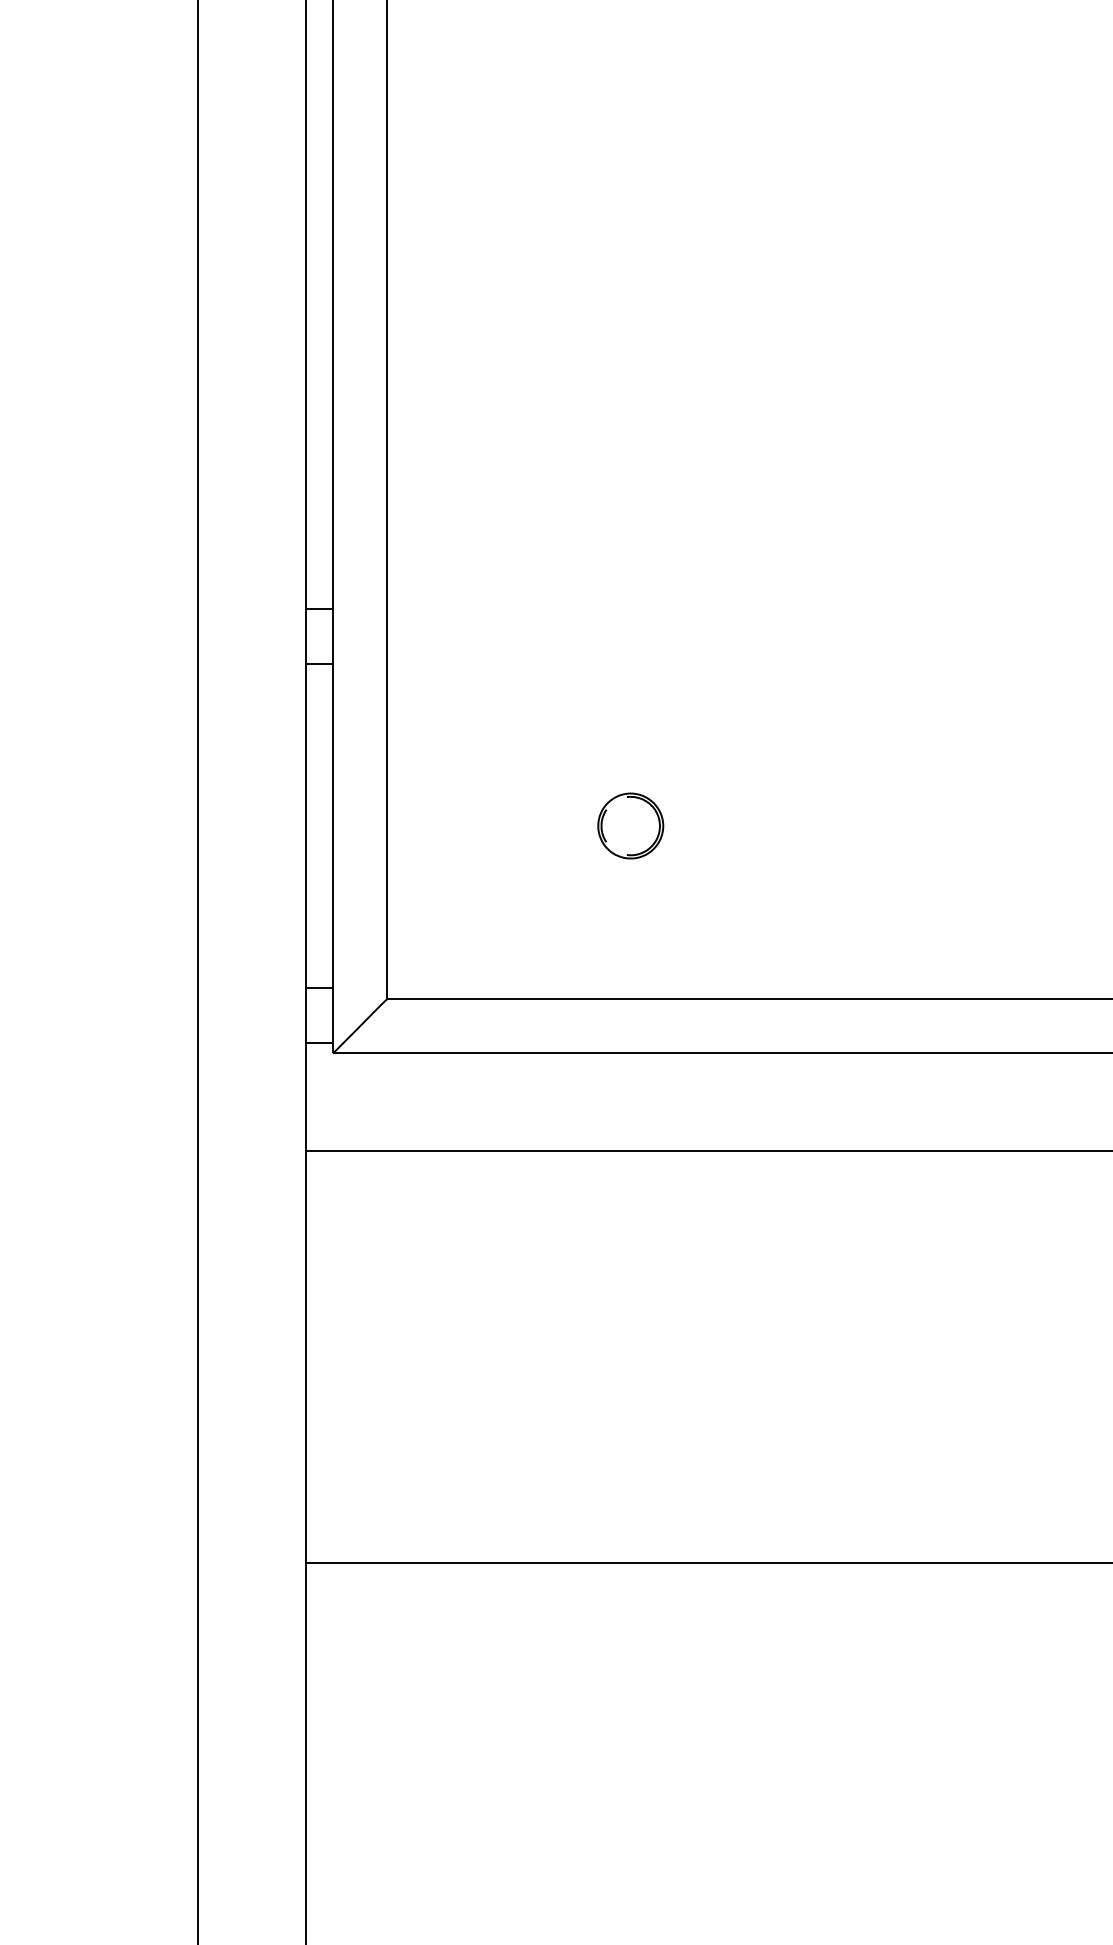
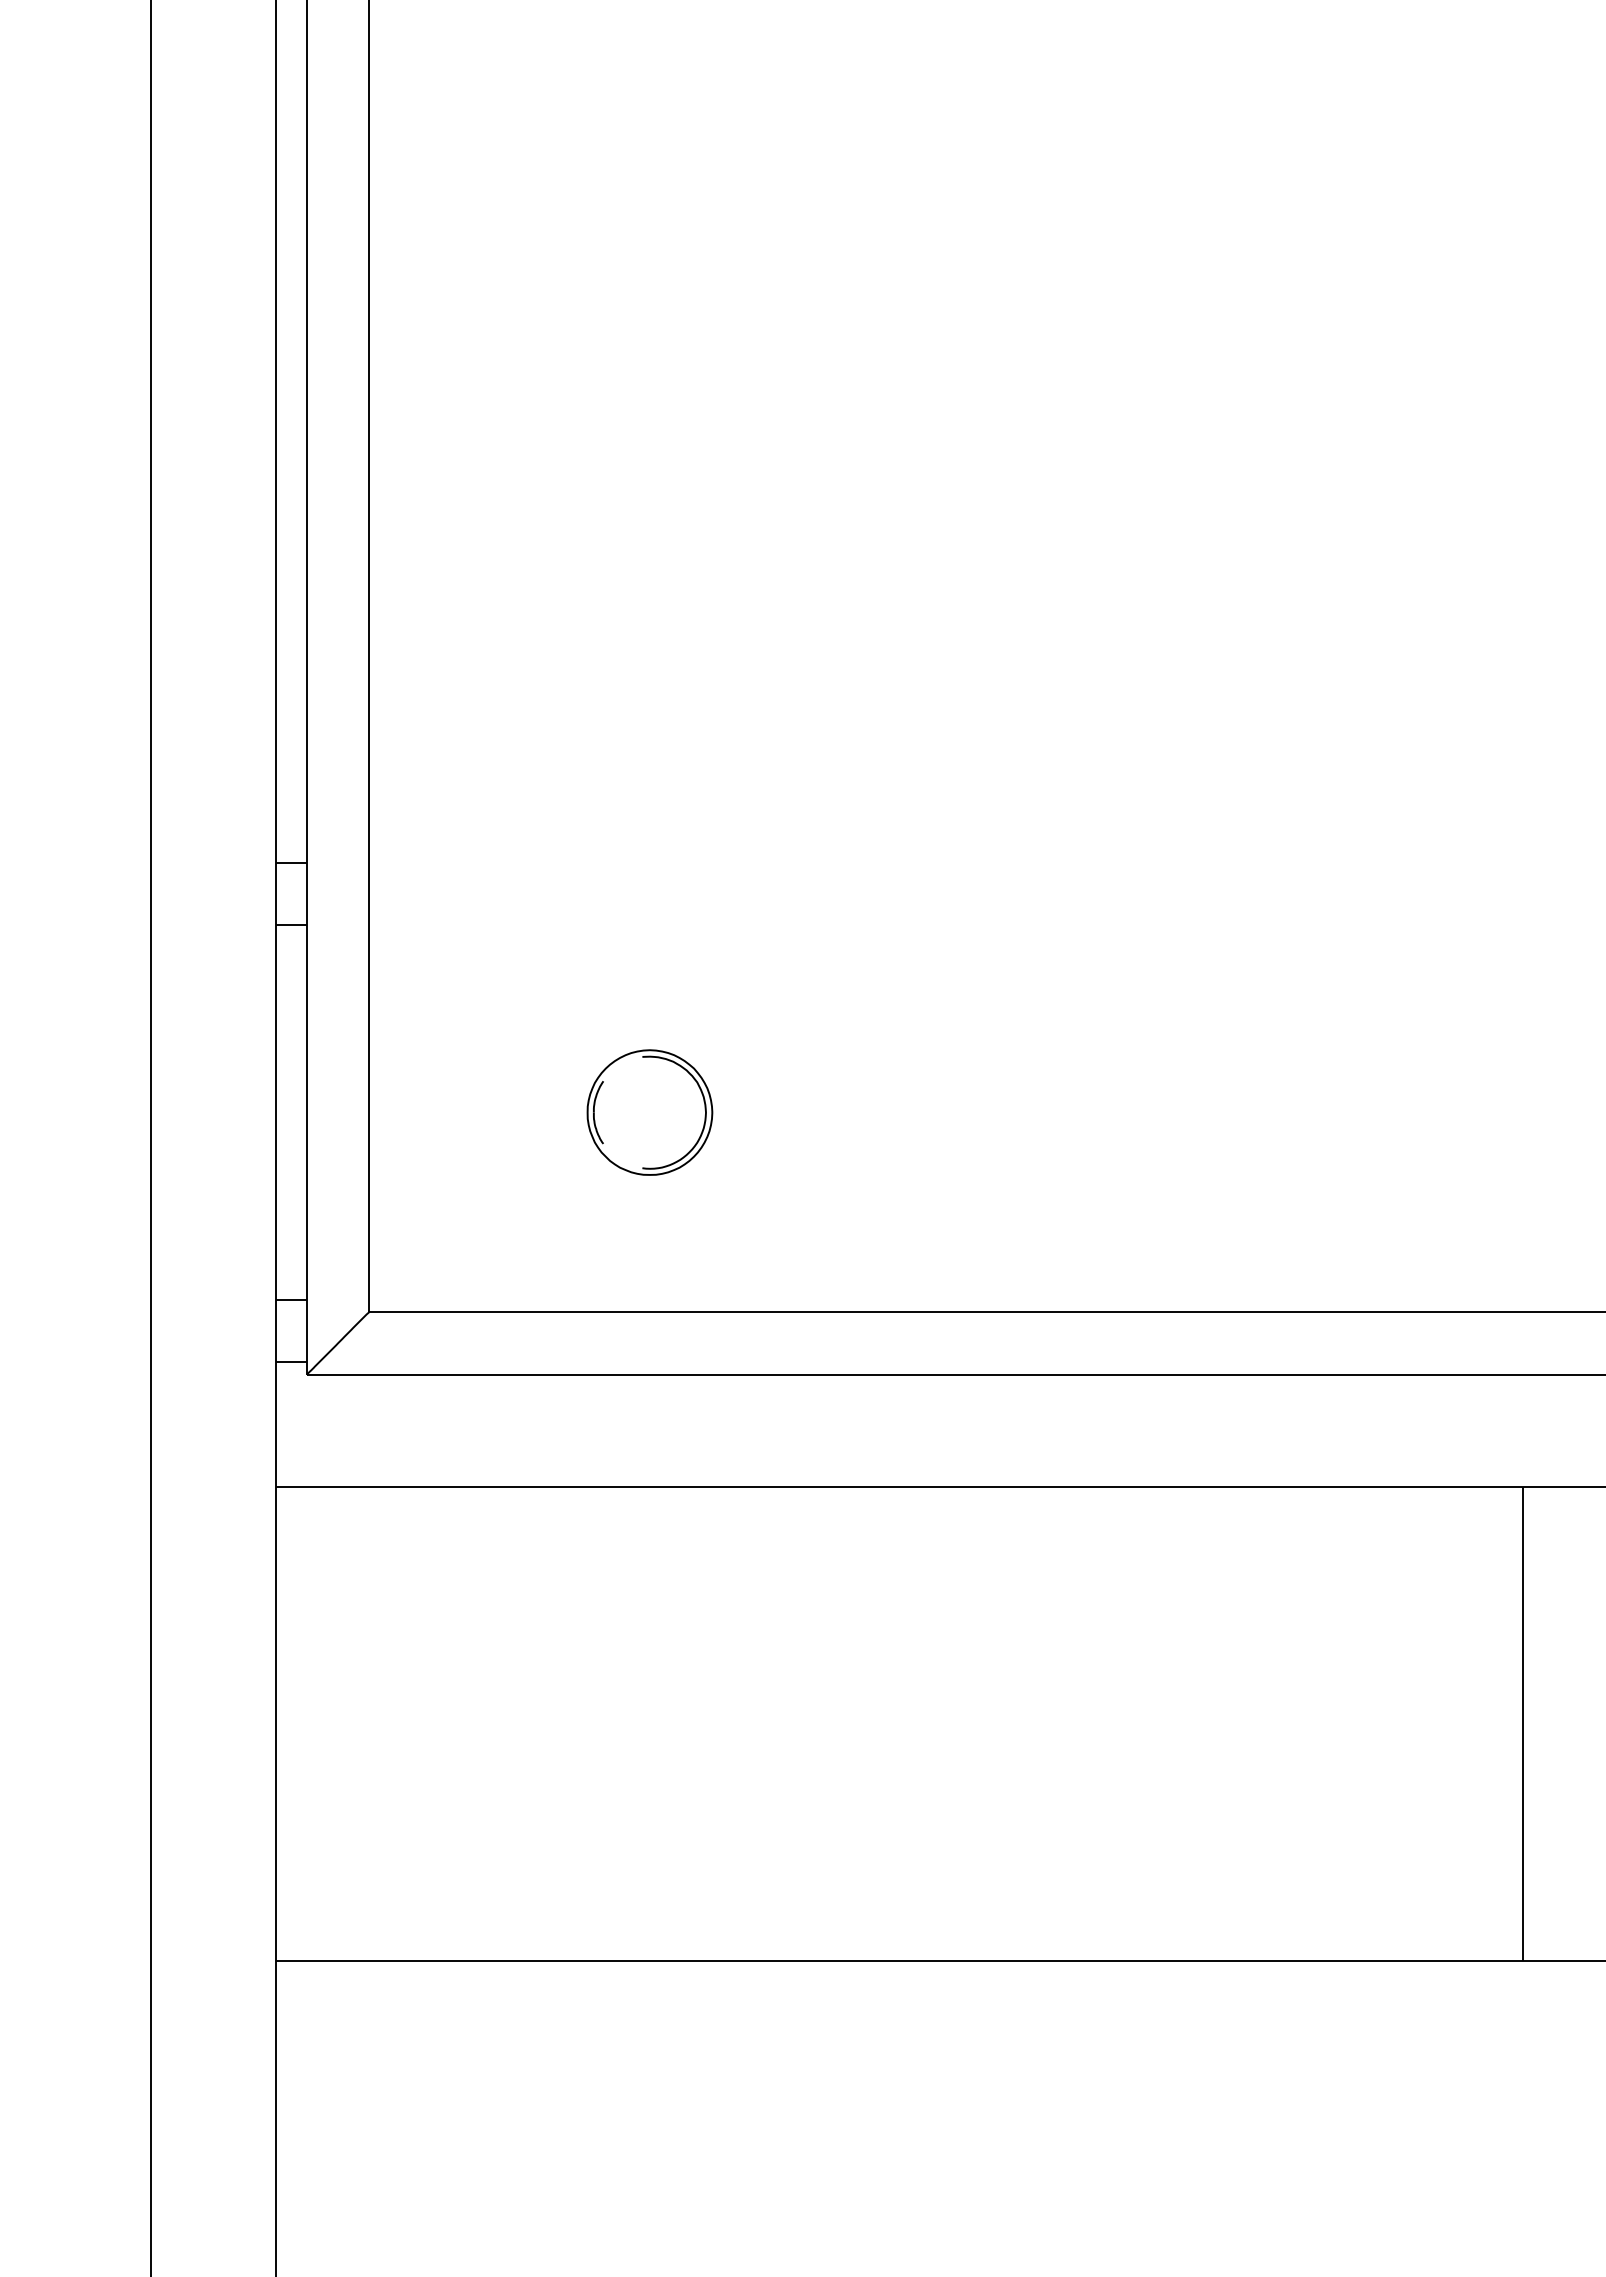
part: (630, 825) -> (649, 1112), size x1.67

